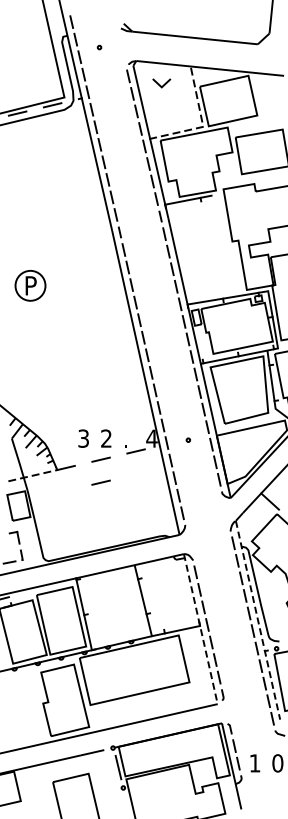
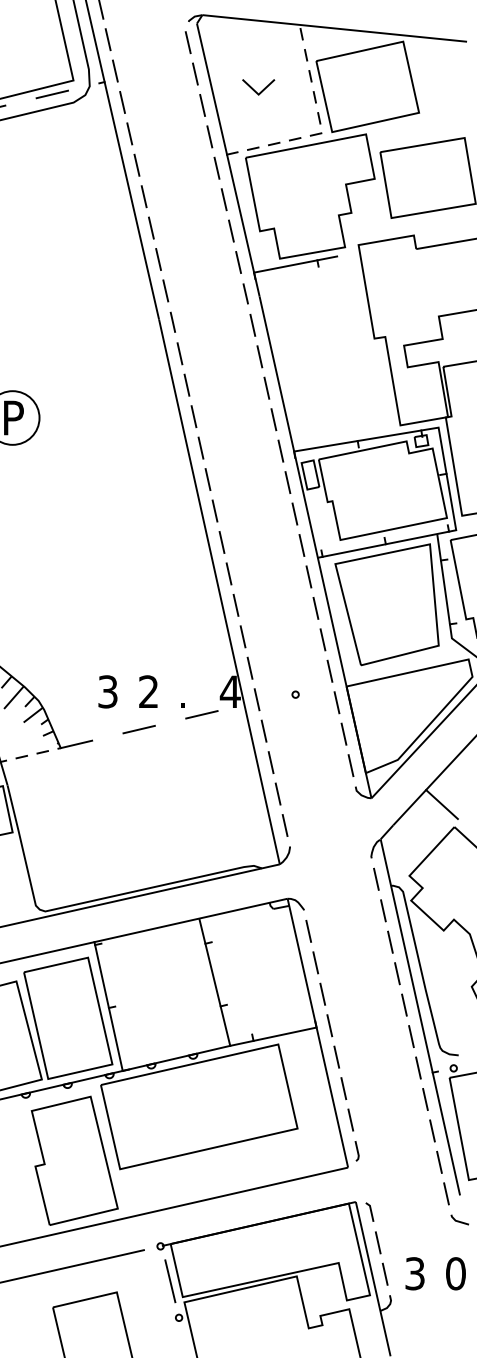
line: (160, 84) -> (256, 89), moved
line: (100, 482) -> (138, 770), removed
line: (258, 620) -> (421, 1017), dashed -> solid
line: (200, 629) -> (317, 1033), dashed -> solid
text: (254, 763) -> (414, 1273), 1 -> 3

